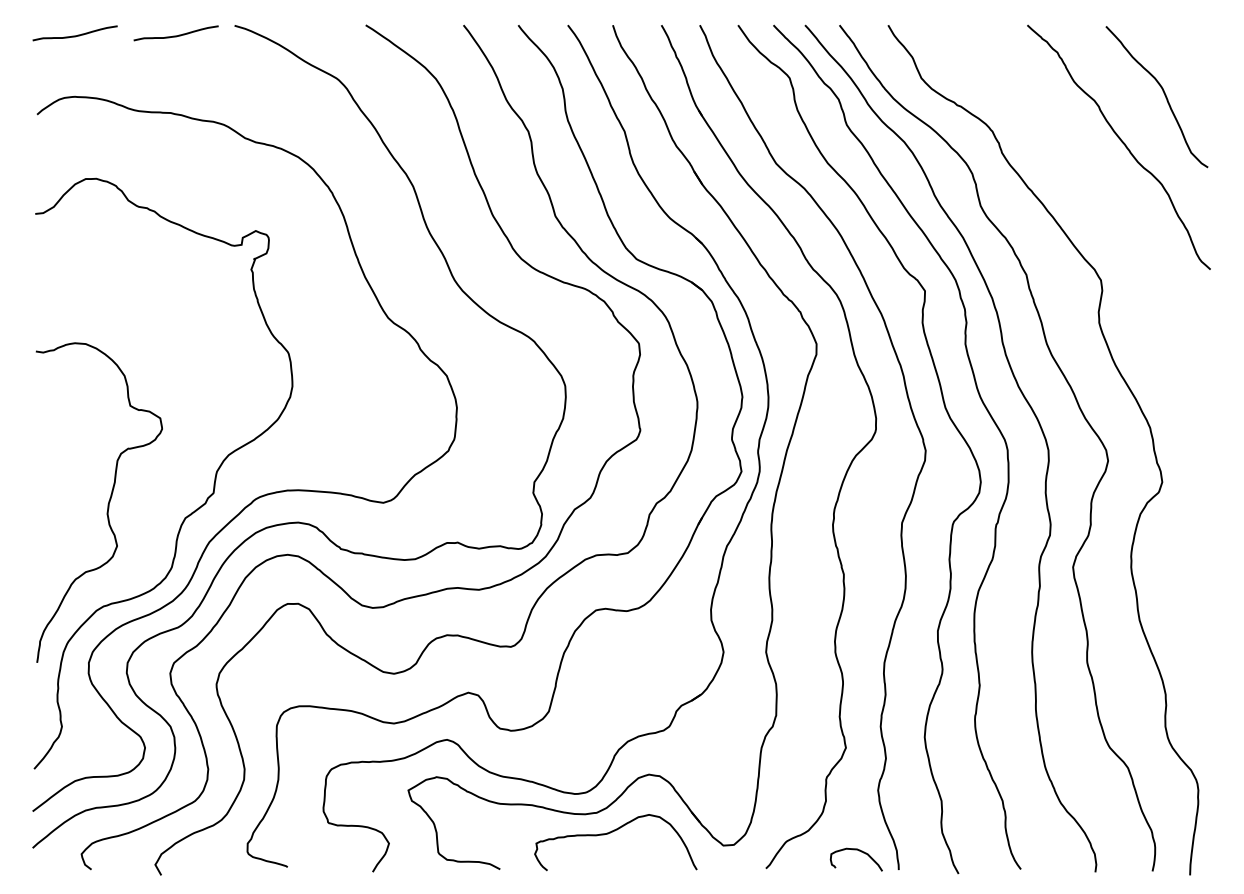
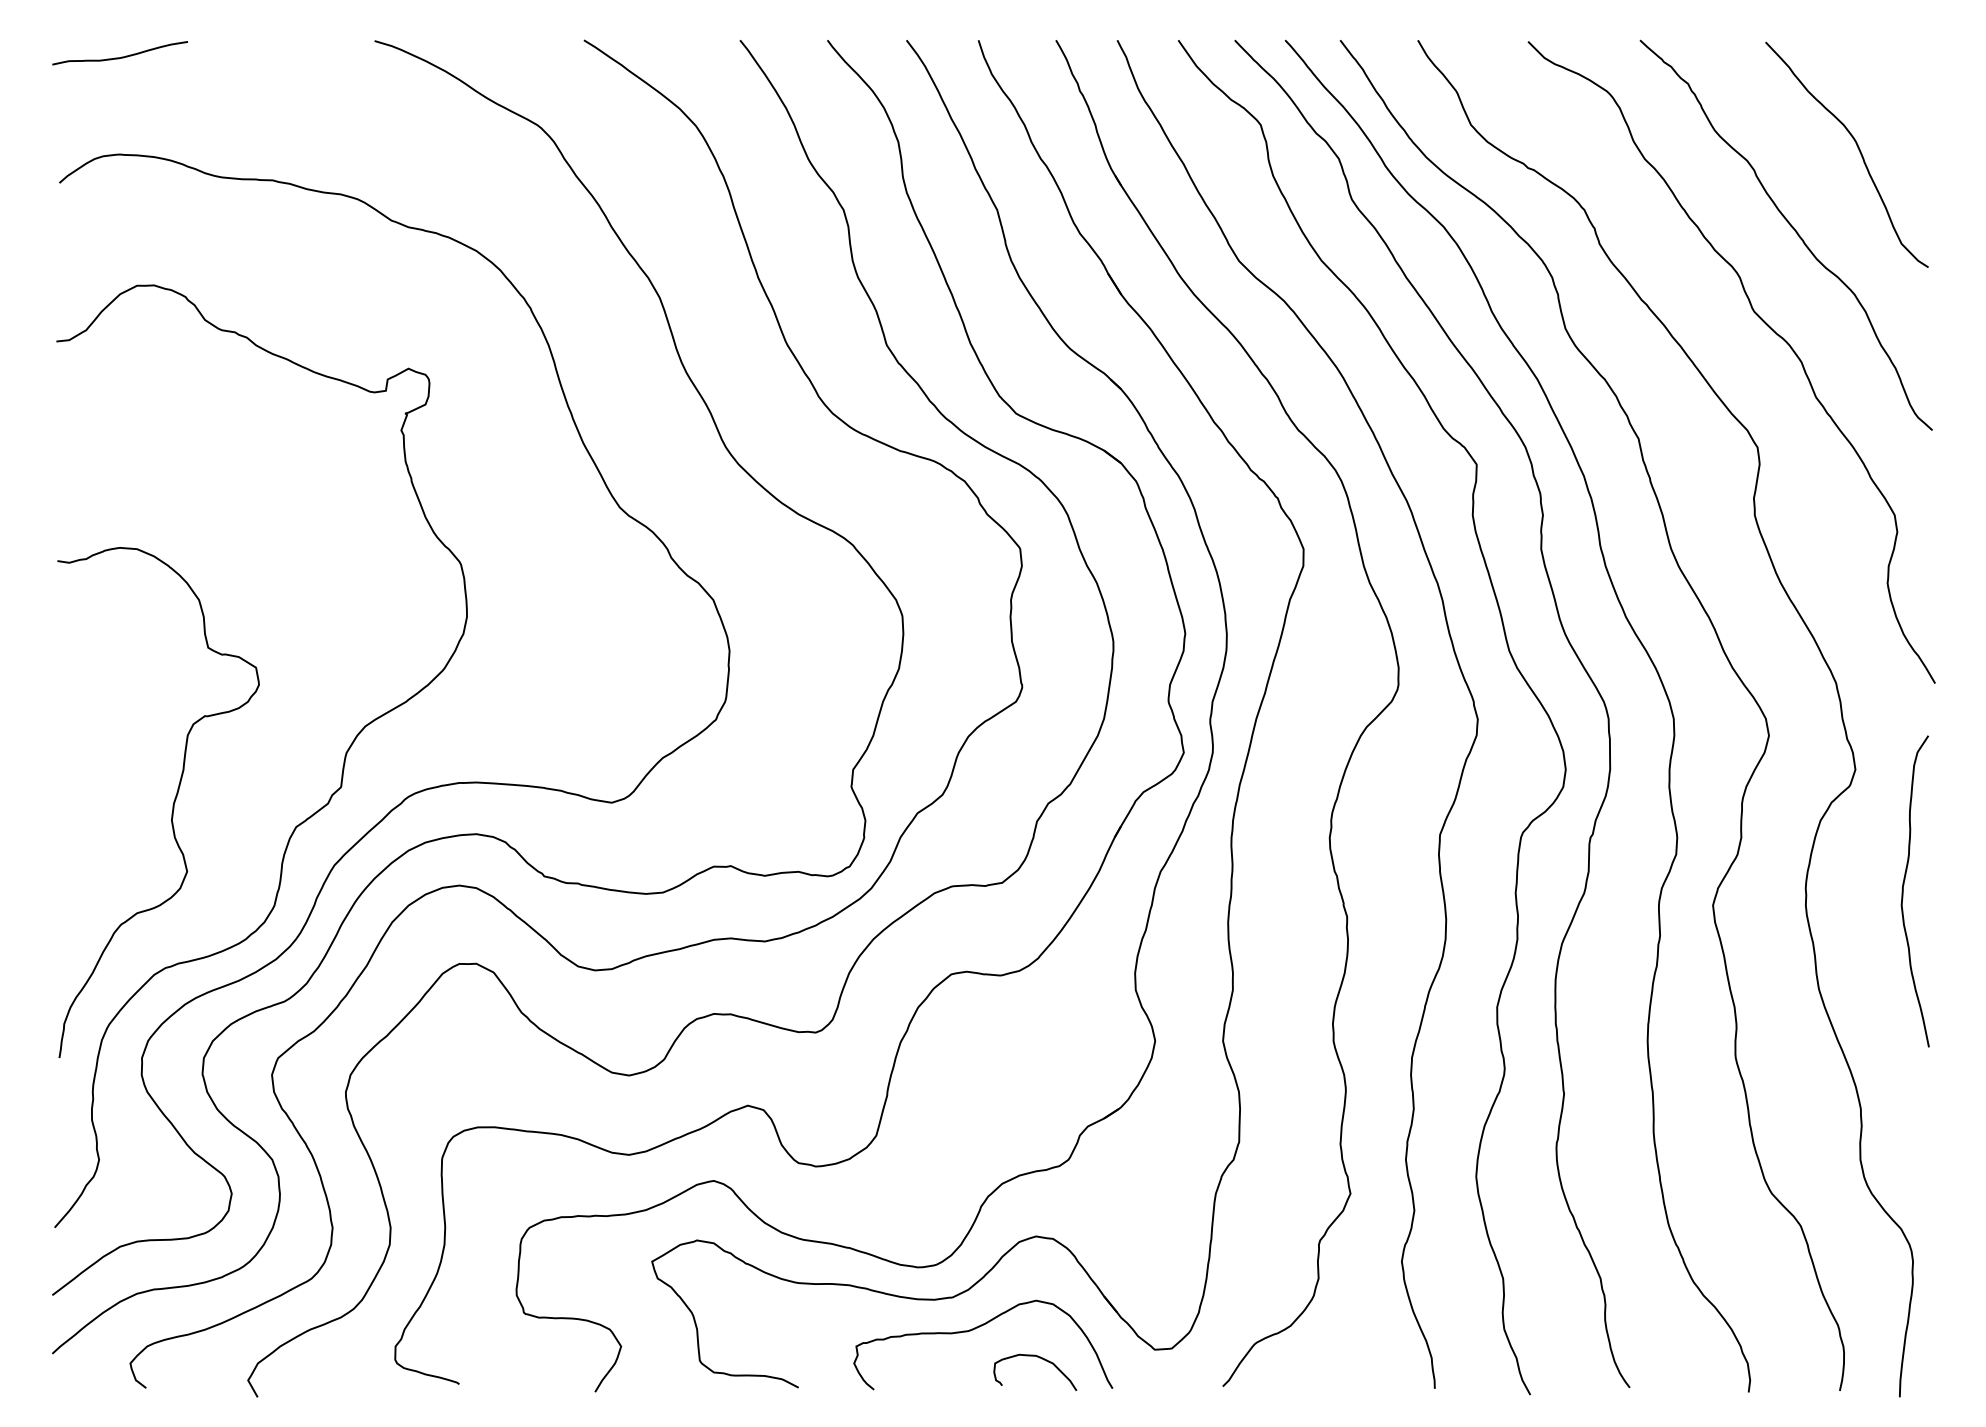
curve: (175, 35) -> (280, 56), removed
curve: (1106, 204) -> (1766, 326), added
curve: (1192, 558) -> (1903, 891), added
curve: (859, 851) -> (1040, 1359), moved

